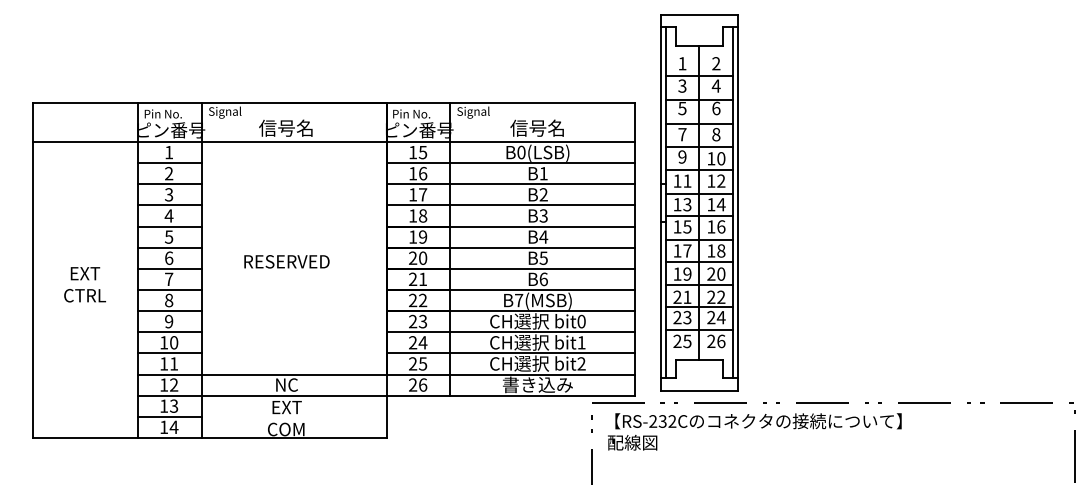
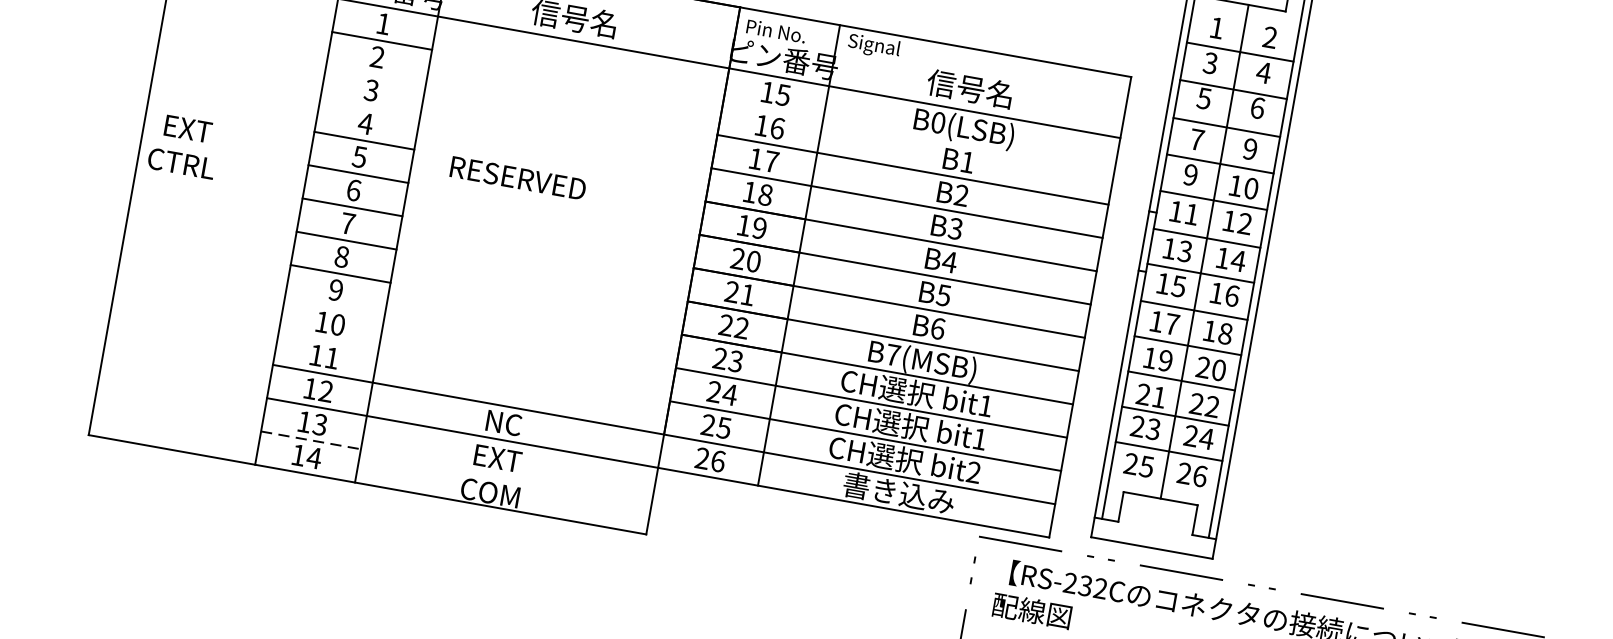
text: (716, 134) -> (1250, 149), 8 -> 9
line: (510, 163) -> (918, 136), removed
line: (169, 184) -> (375, 74), removed
line: (169, 205) -> (369, 107), removed
text: (286, 261) -> (517, 177), moved
text: (84, 284) -> (183, 145), moved
text: (581, 321) -> (985, 405), bit0 -> bit1
line: (169, 332) -> (333, 307), removed
line: (169, 353) -> (327, 340), removed
line: (170, 416) -> (311, 440), solid -> dashed

